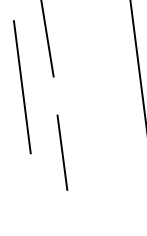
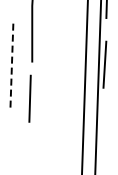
line: (21, 85) -> (11, 64), solid -> dashed
line: (61, 152) -> (29, 98), moved

